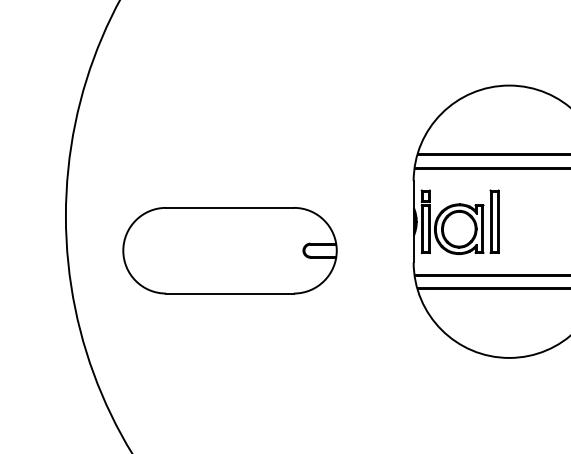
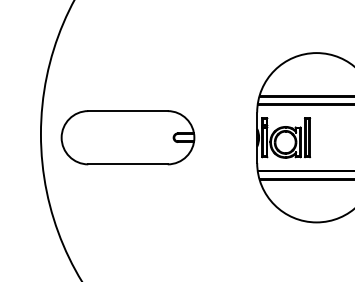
part: (229, 250) -> (127, 137), moved

